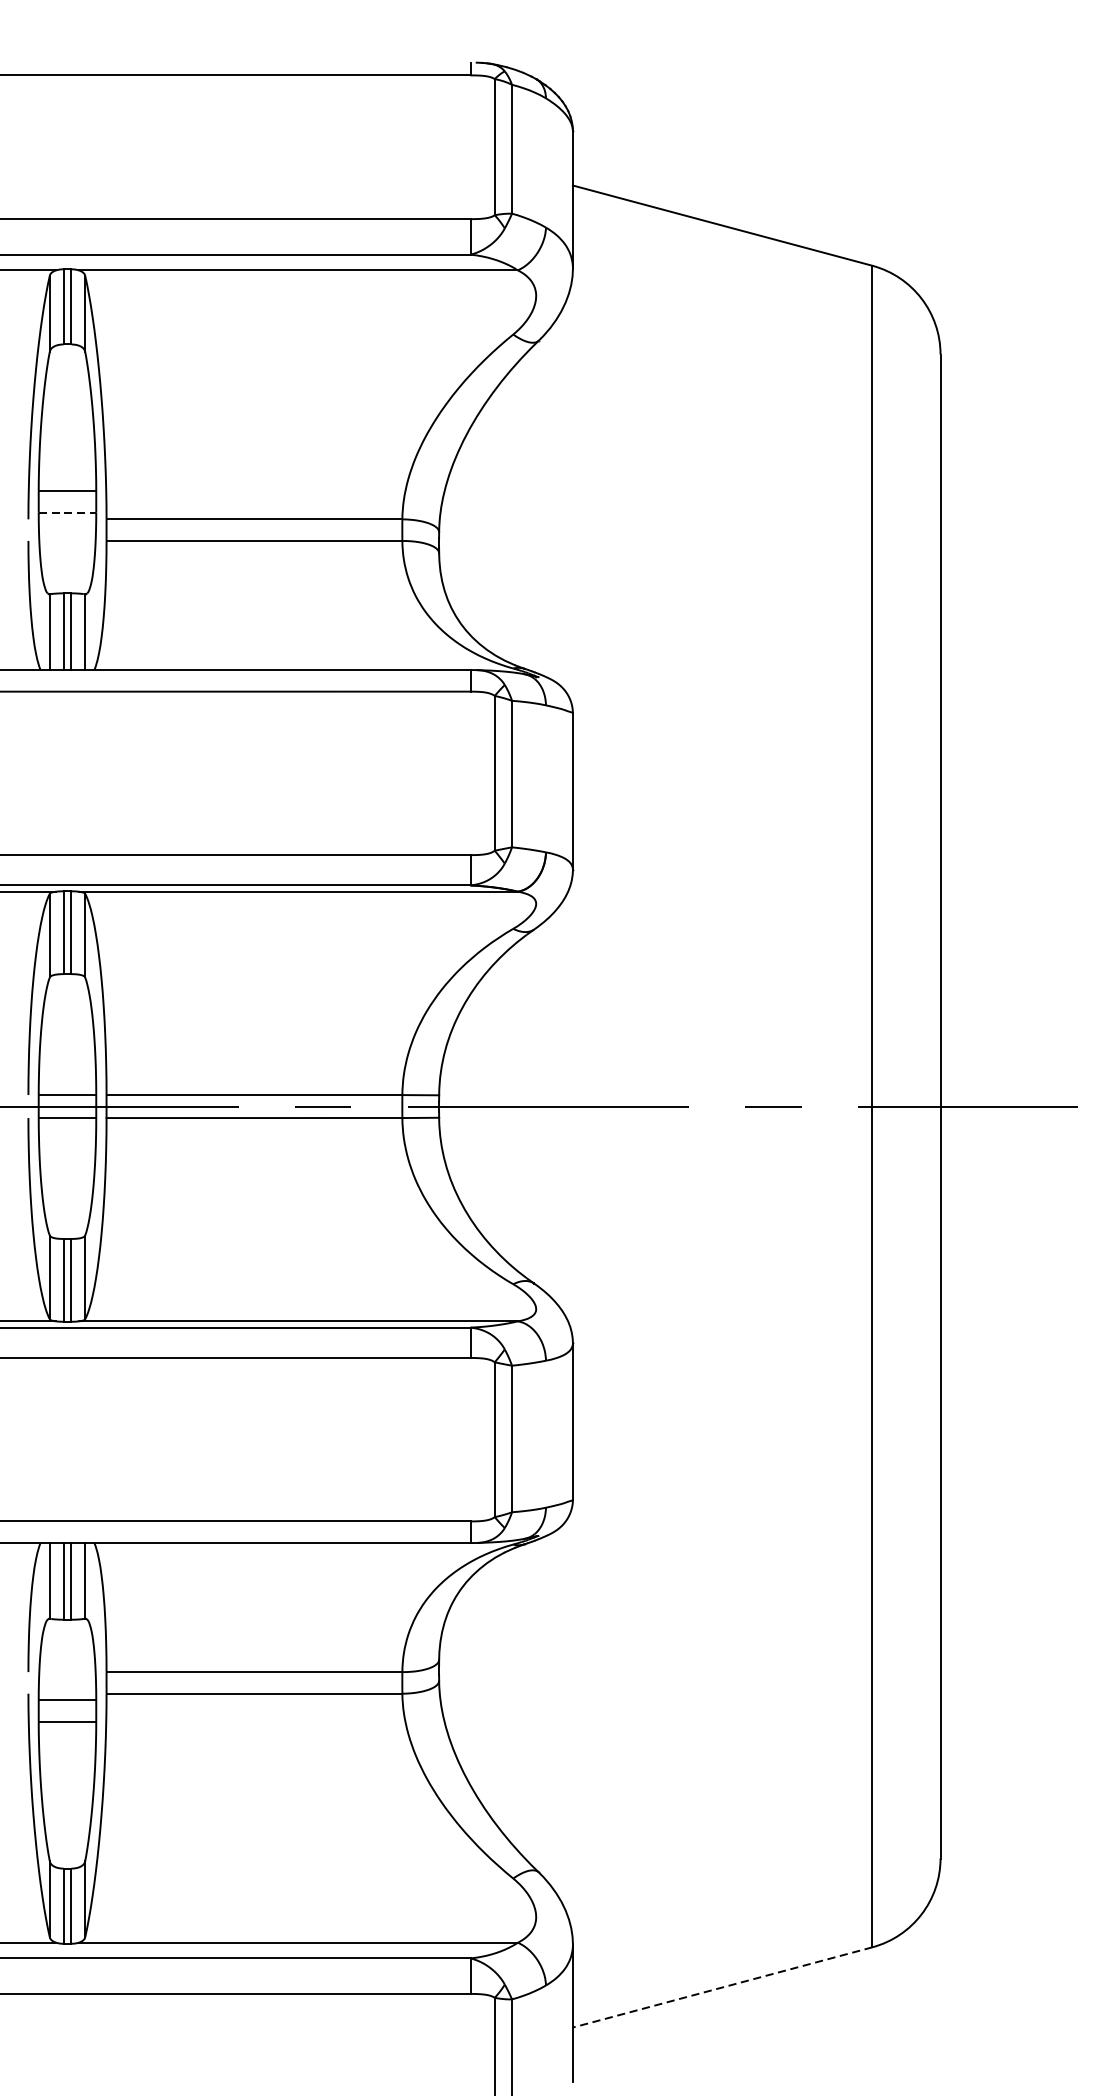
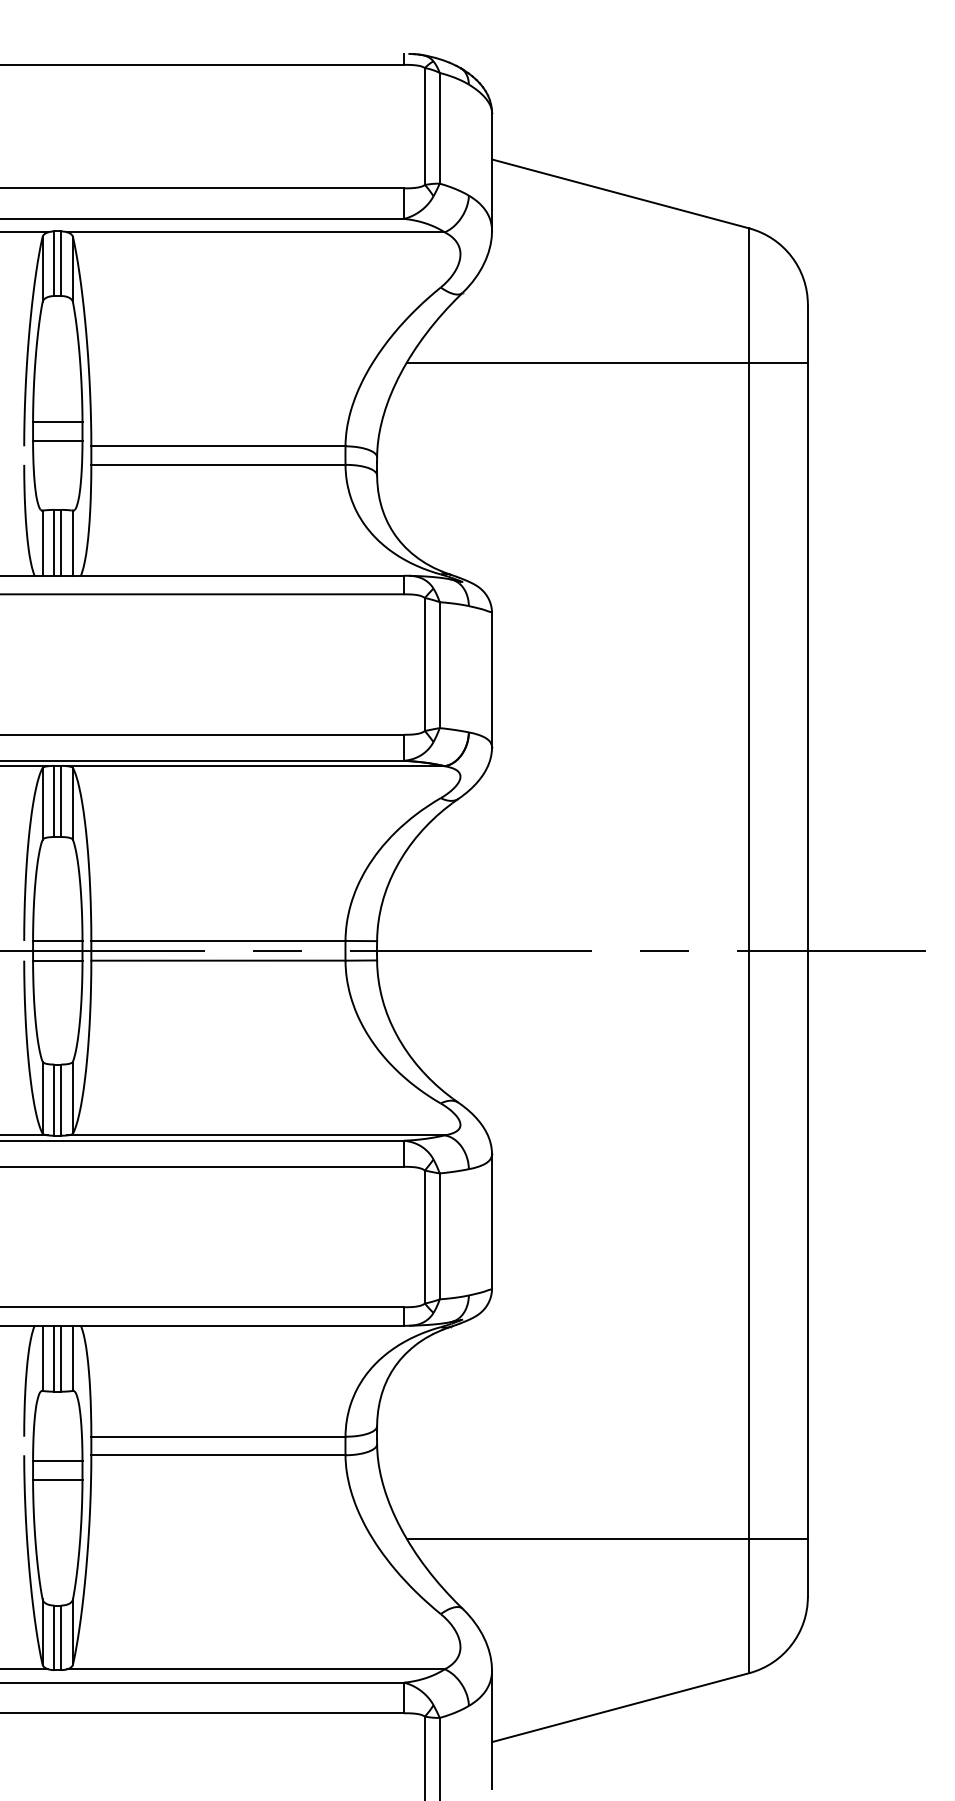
line: (706, 421) -> (606, 362), added
line: (67, 512) -> (57, 440), dashed -> solid
line: (706, 1791) -> (606, 1539), added
line: (722, 1987) -> (620, 1707), dashed -> solid

